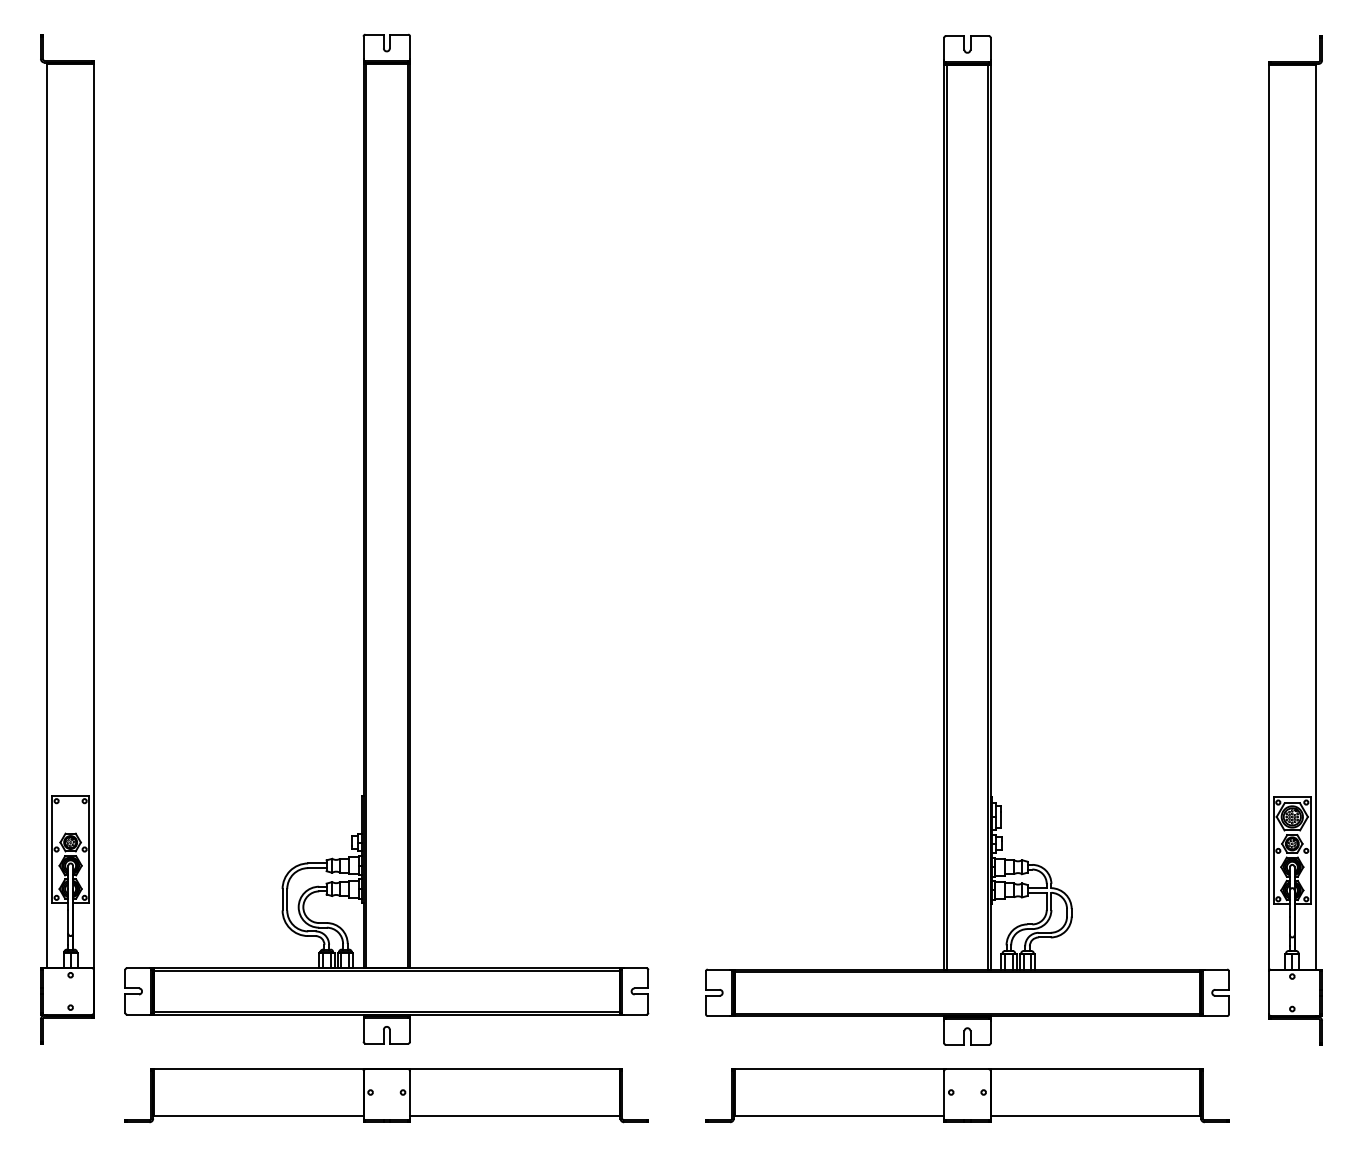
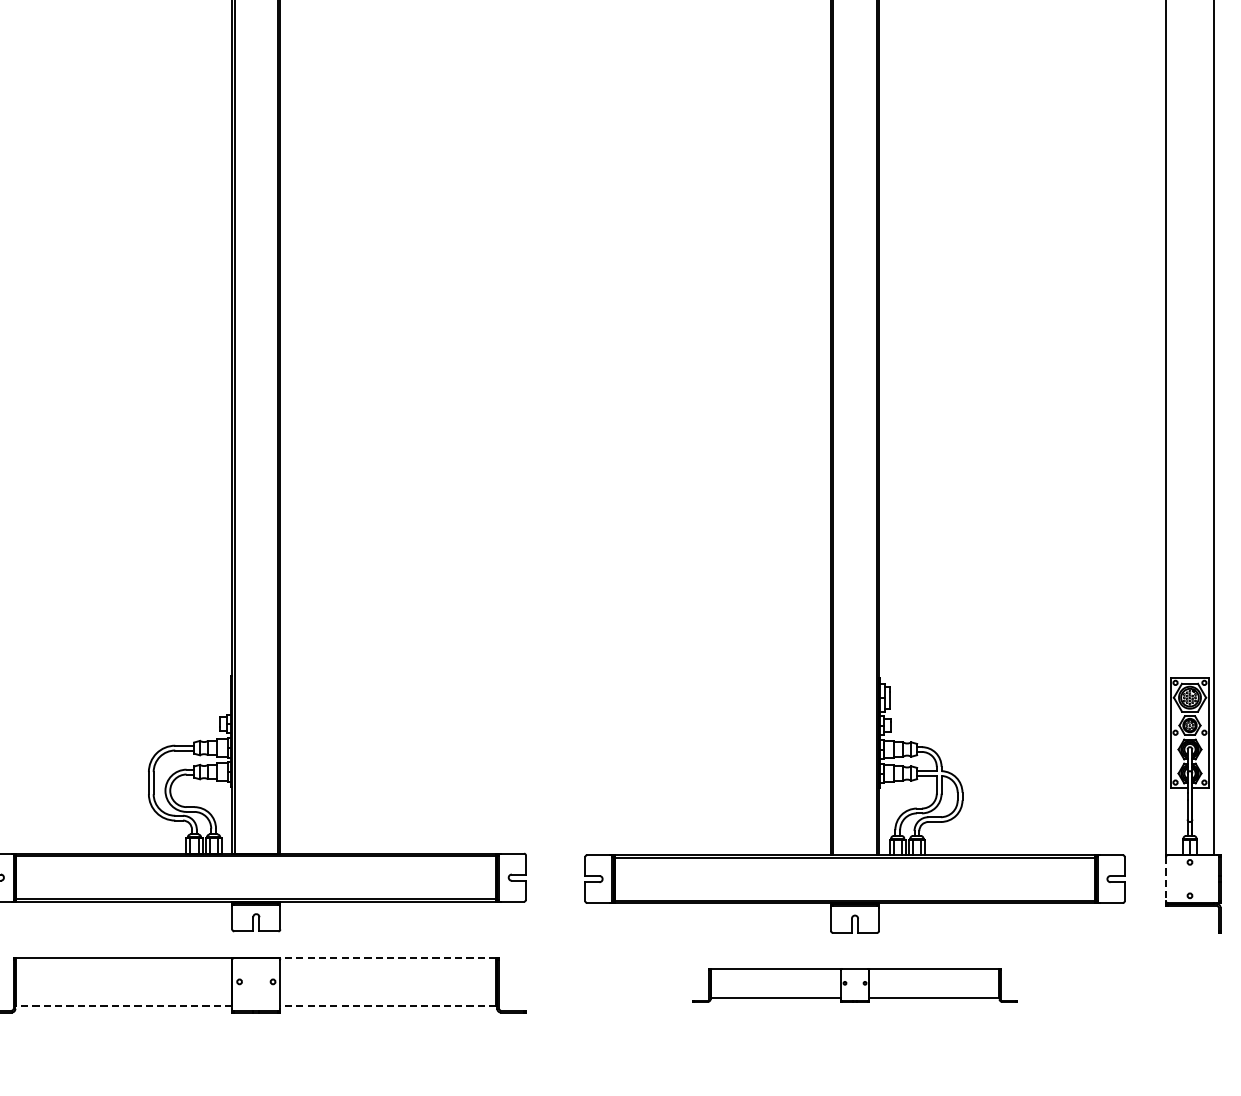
line: (1269, 993) -> (1166, 879), solid -> dashed
line: (513, 1069) -> (386, 958), solid -> dashed
part: (967, 1095) -> (855, 984), size x0.6
line: (258, 1115) -> (124, 1005), solid -> dashed
line: (514, 1115) -> (387, 1005), solid -> dashed

